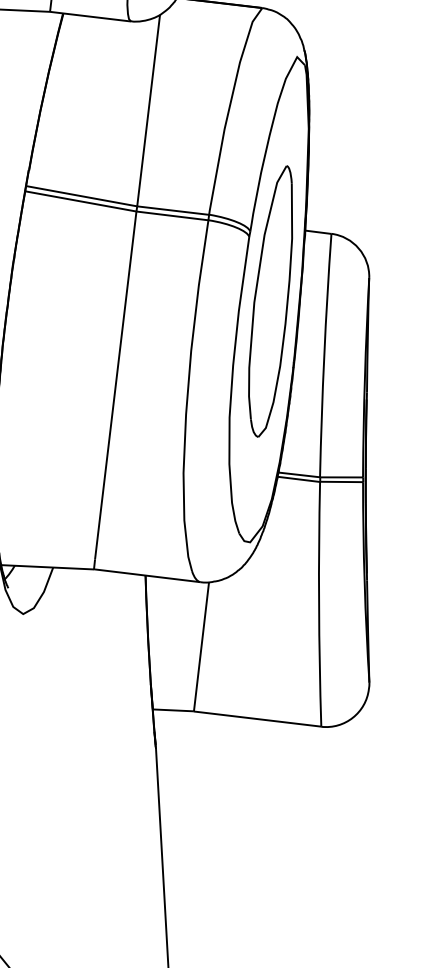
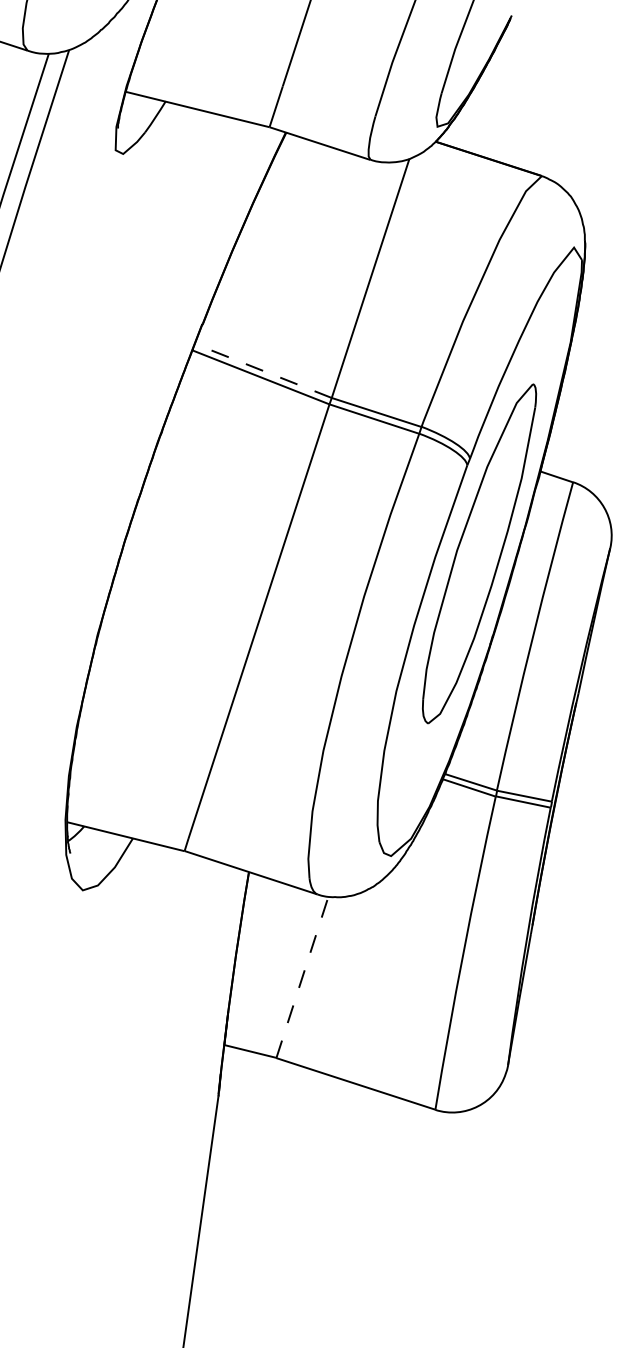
line: (81, 195) -> (263, 370), solid -> dashed
line: (201, 646) -> (302, 977), solid -> dashed

